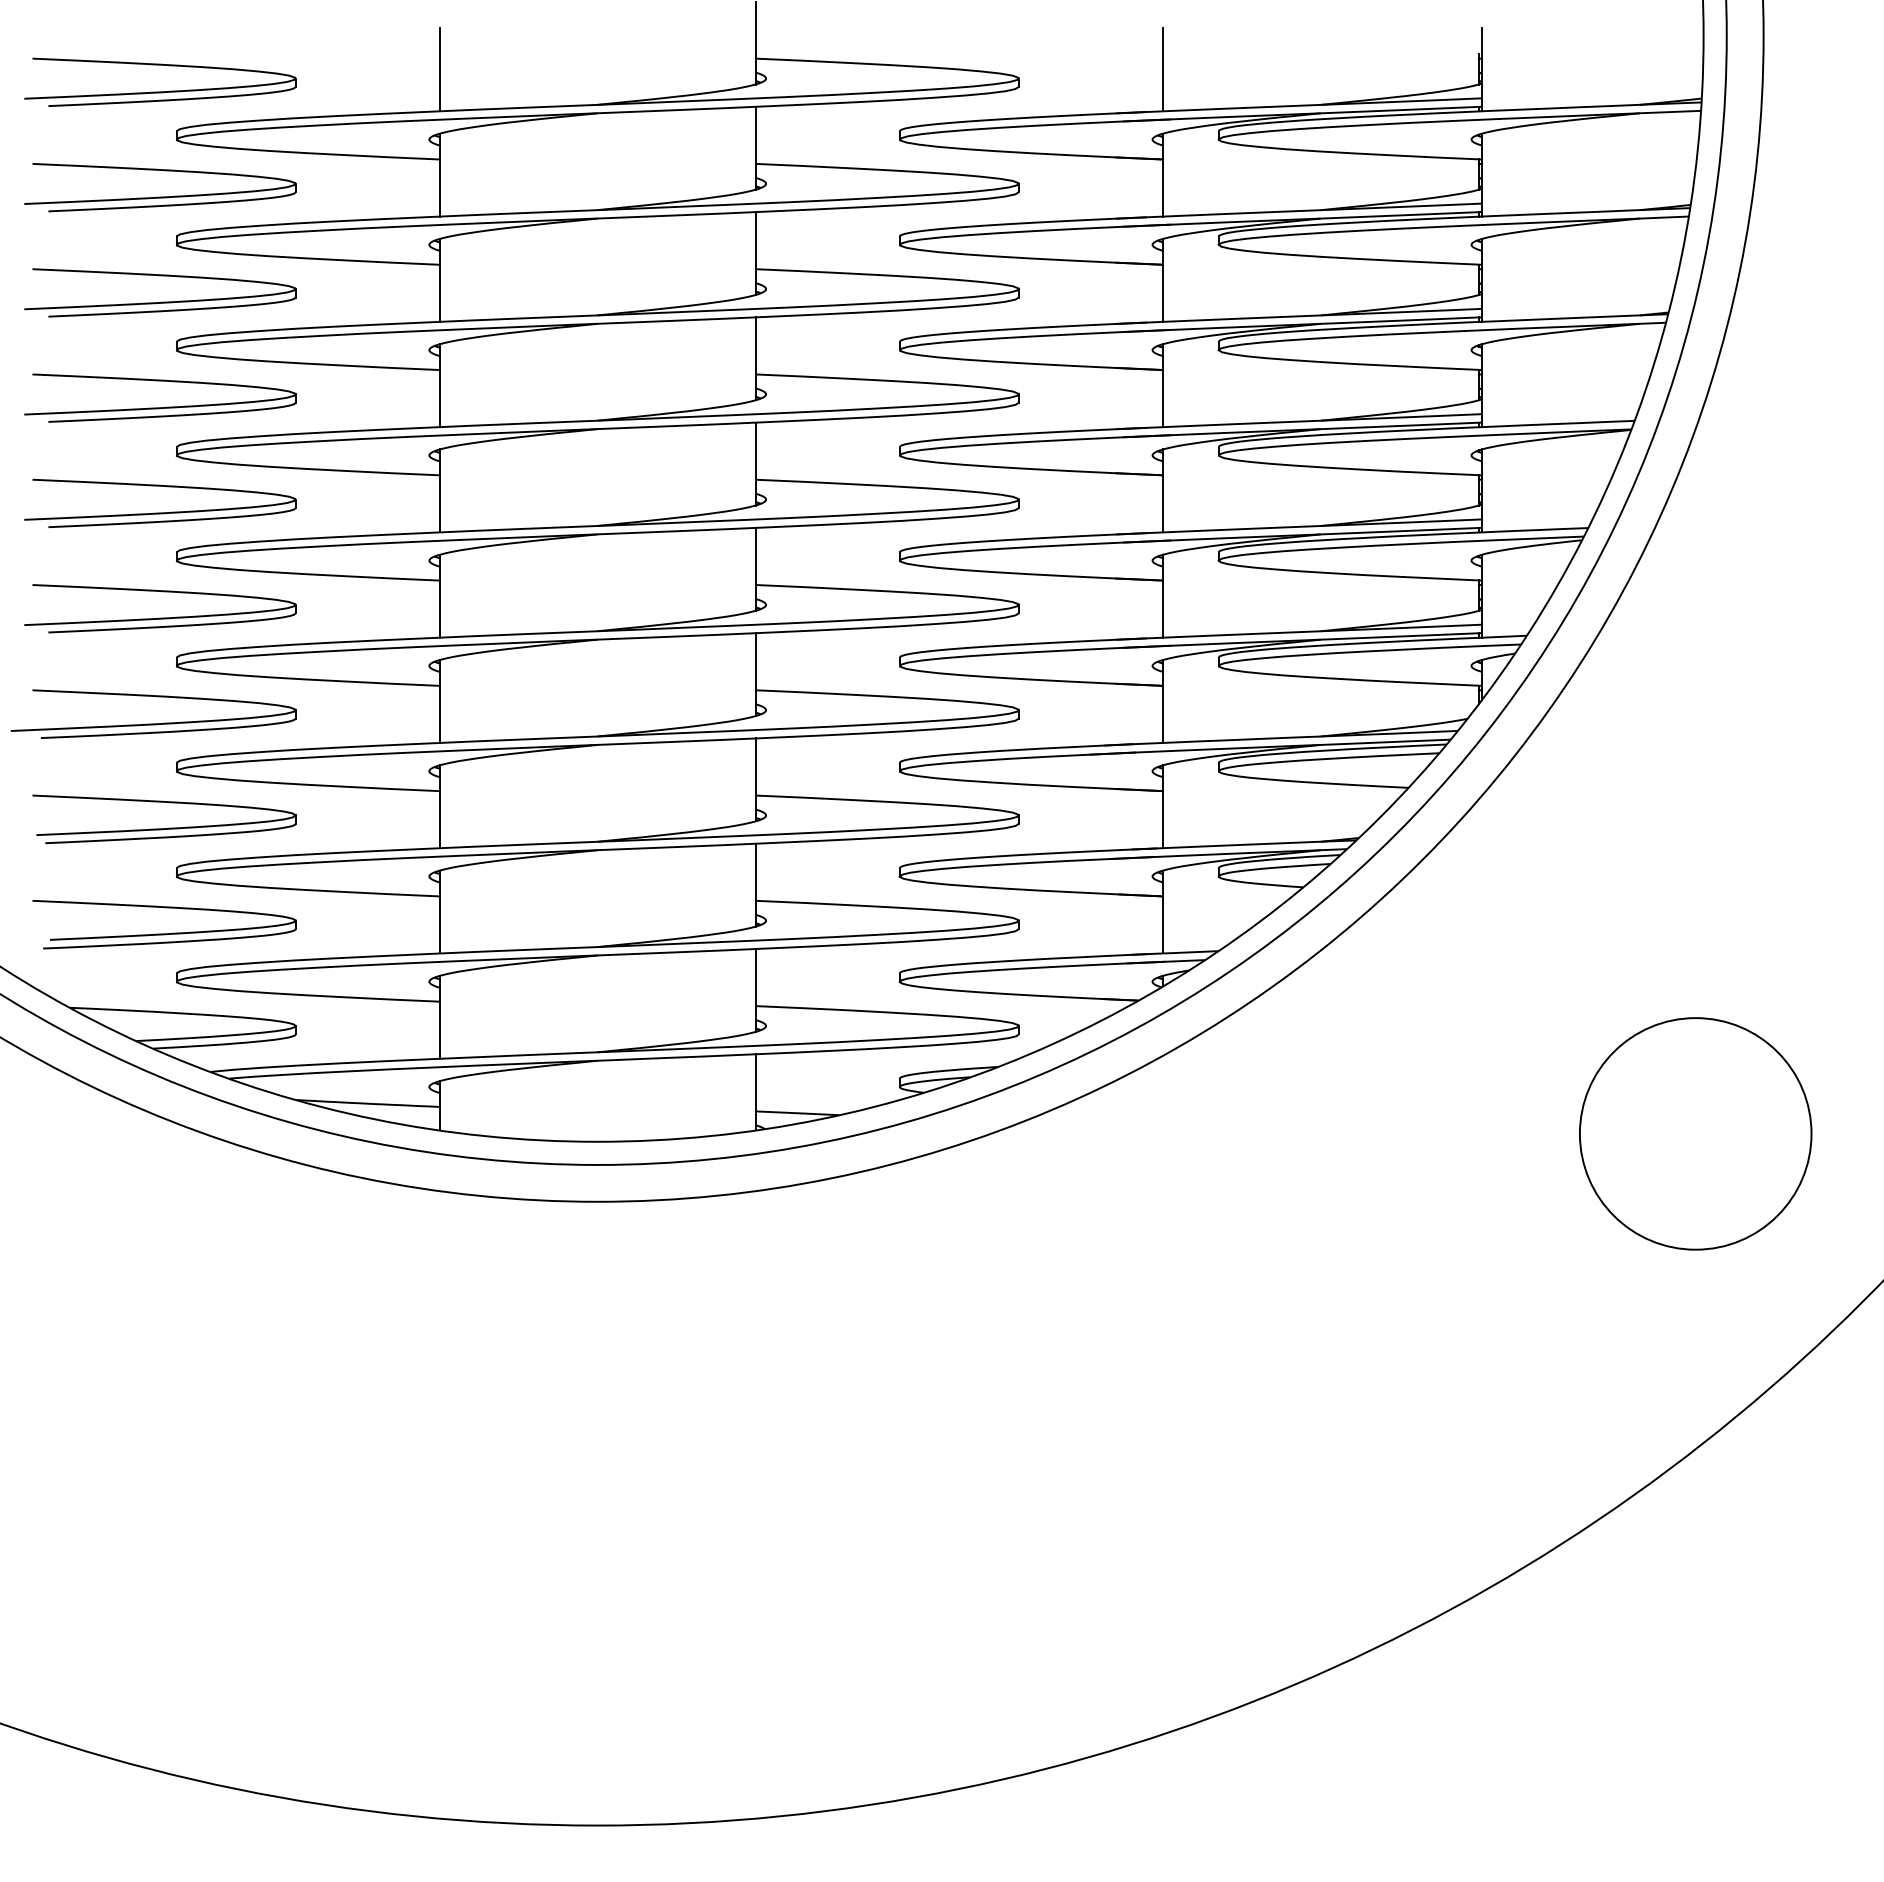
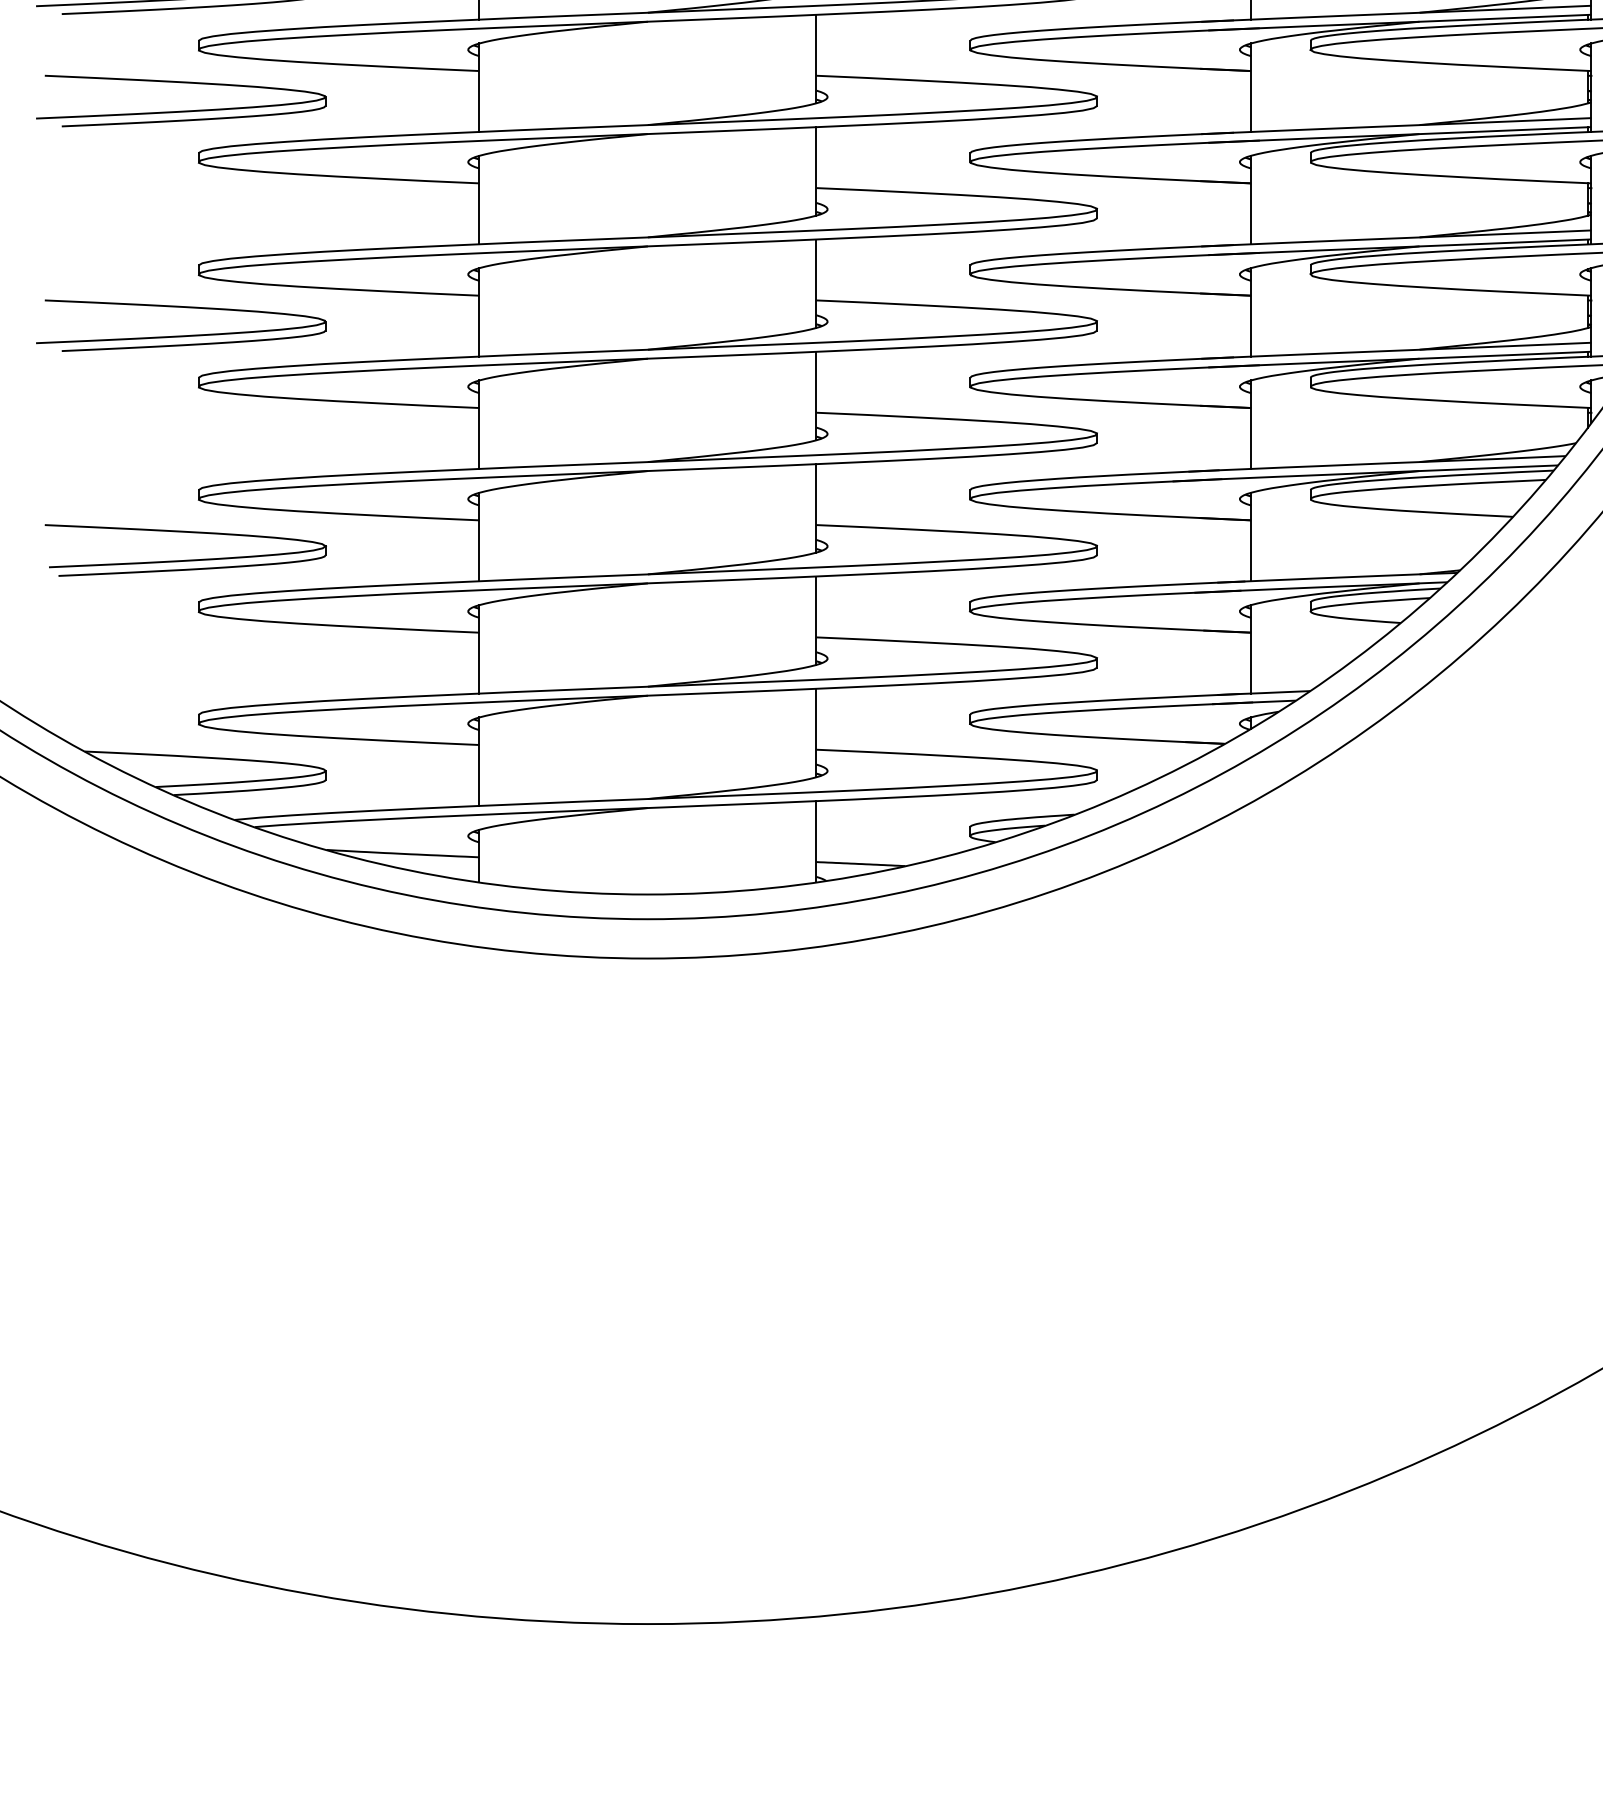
part: (160, 512) -> (181, 223), removed
part: (153, 723) -> (173, 448), removed
part: (164, 933) -> (185, 672), removed

